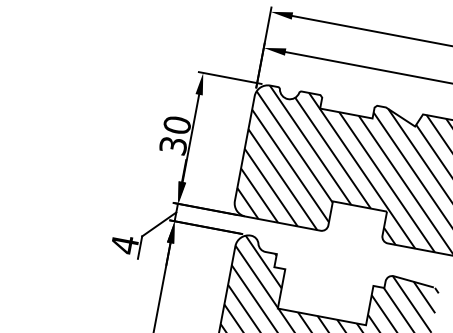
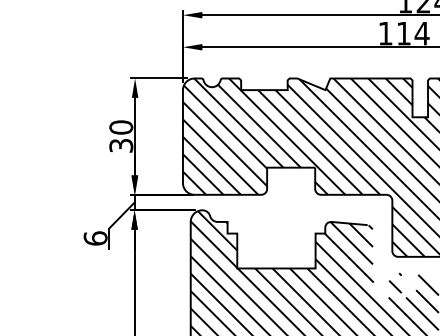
text: (124, 244) -> (95, 238), 4 -> 6

